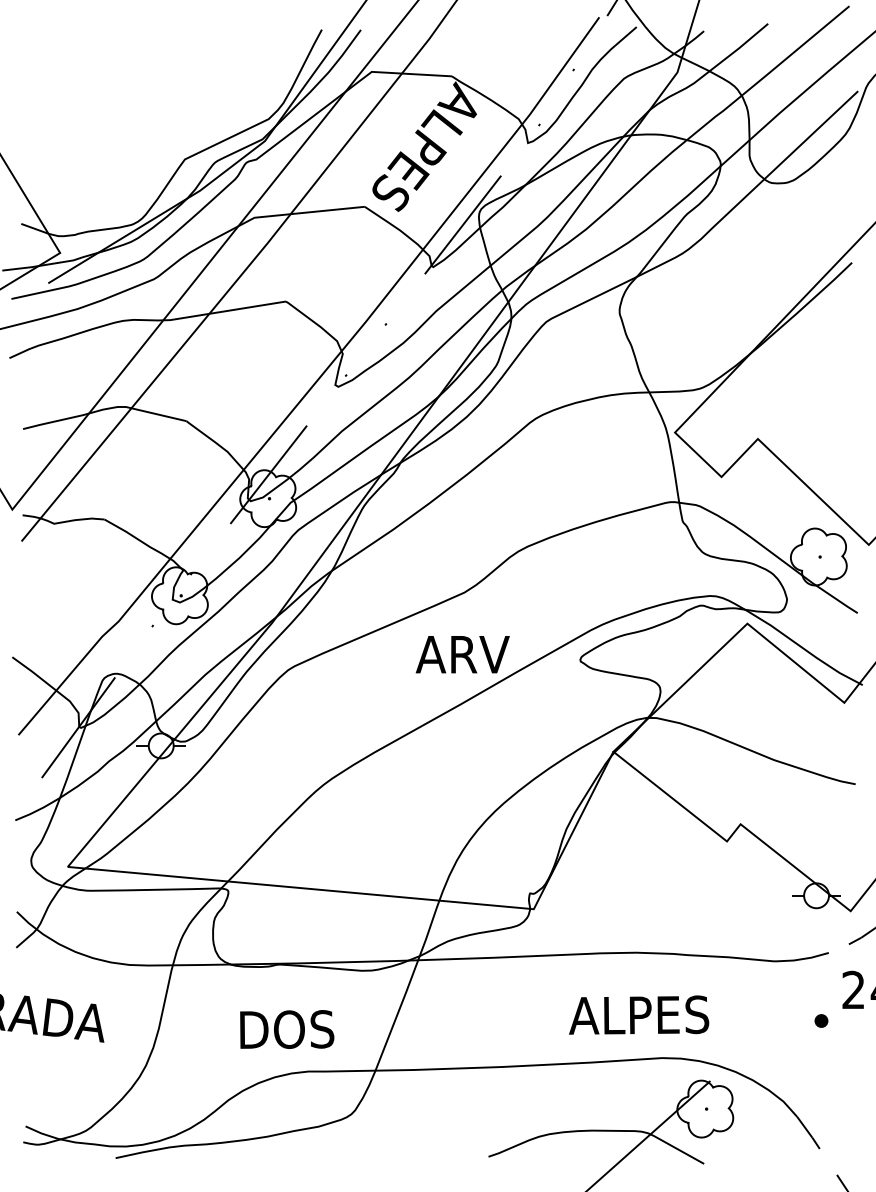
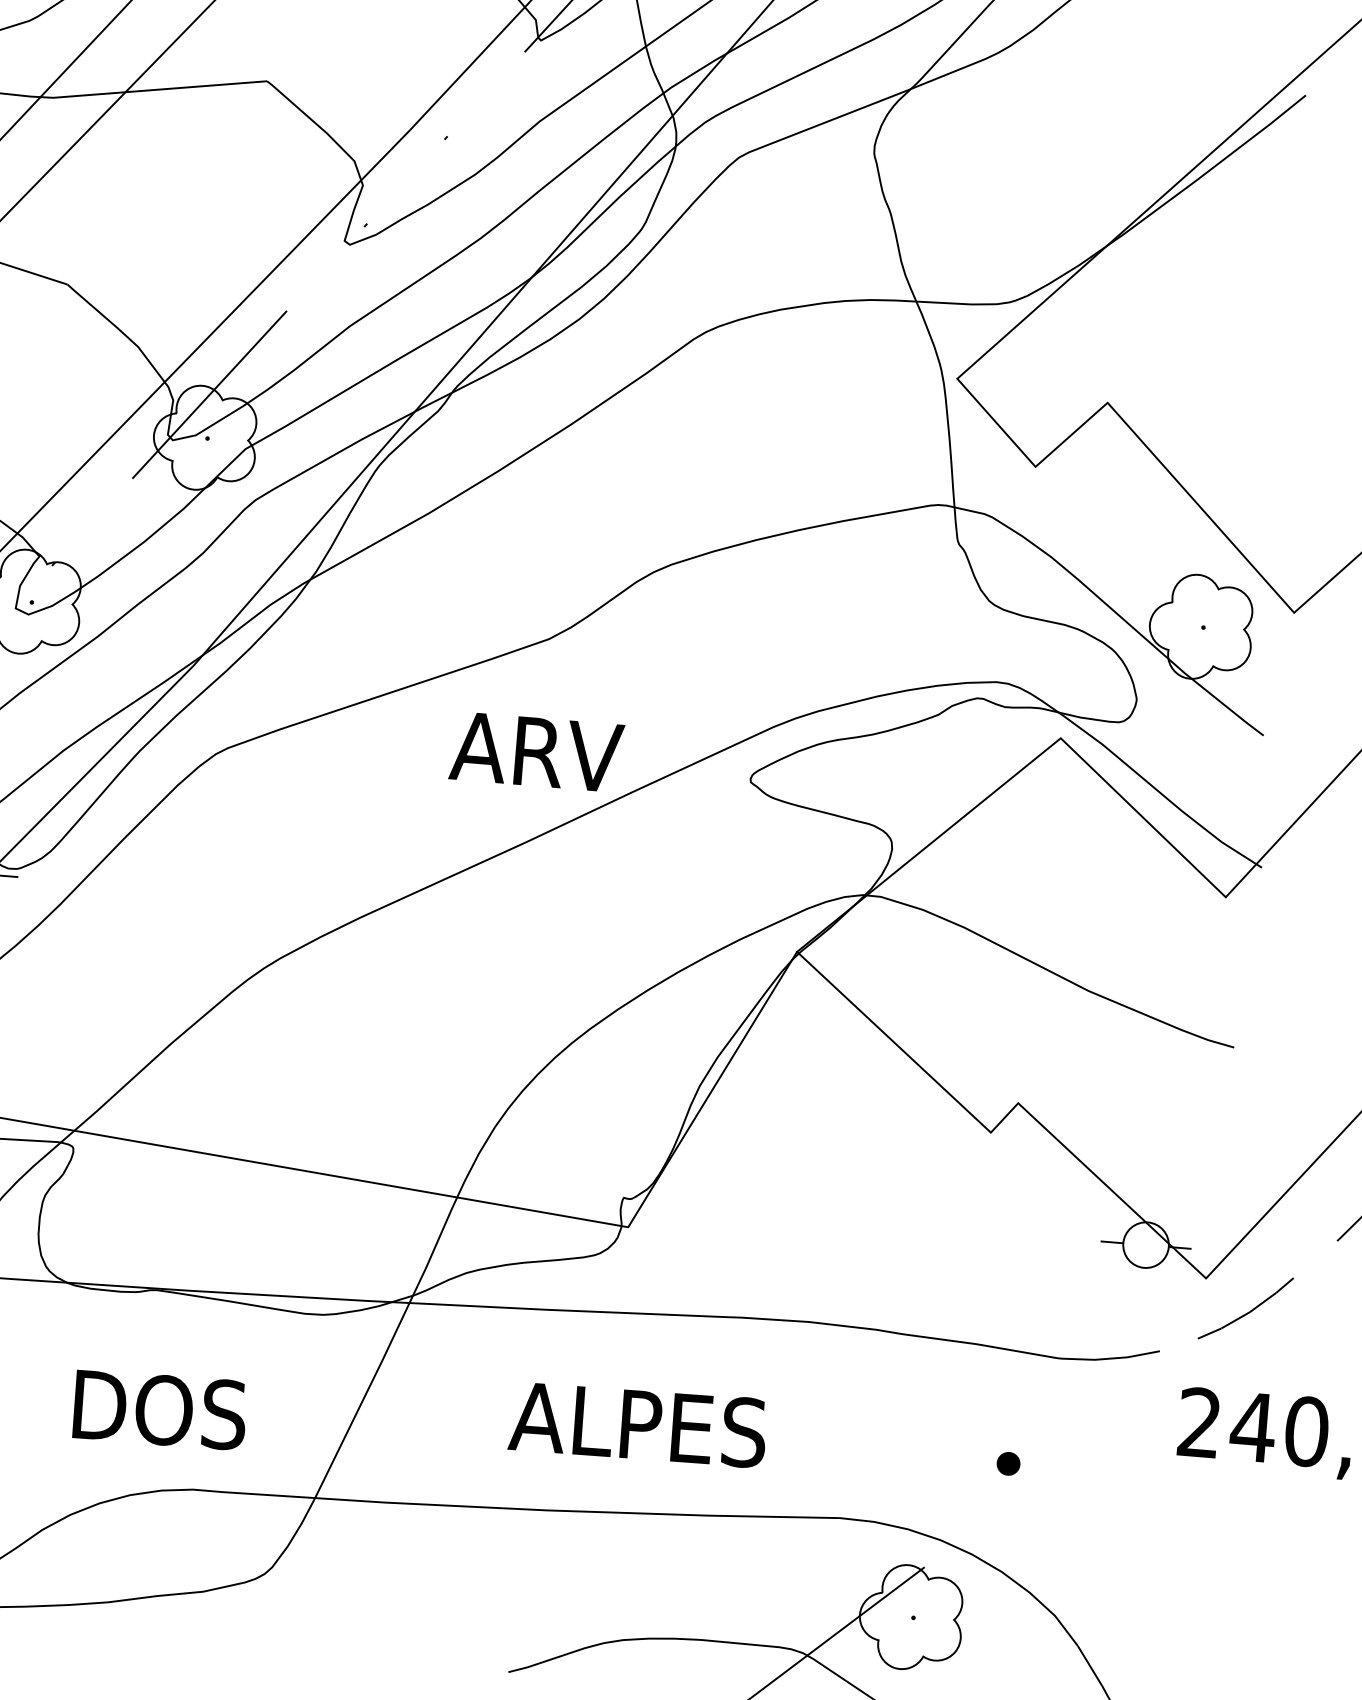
text: (639, 1014) -> (639, 1423), moved
part: (821, 1020) -> (1008, 1462), moved

